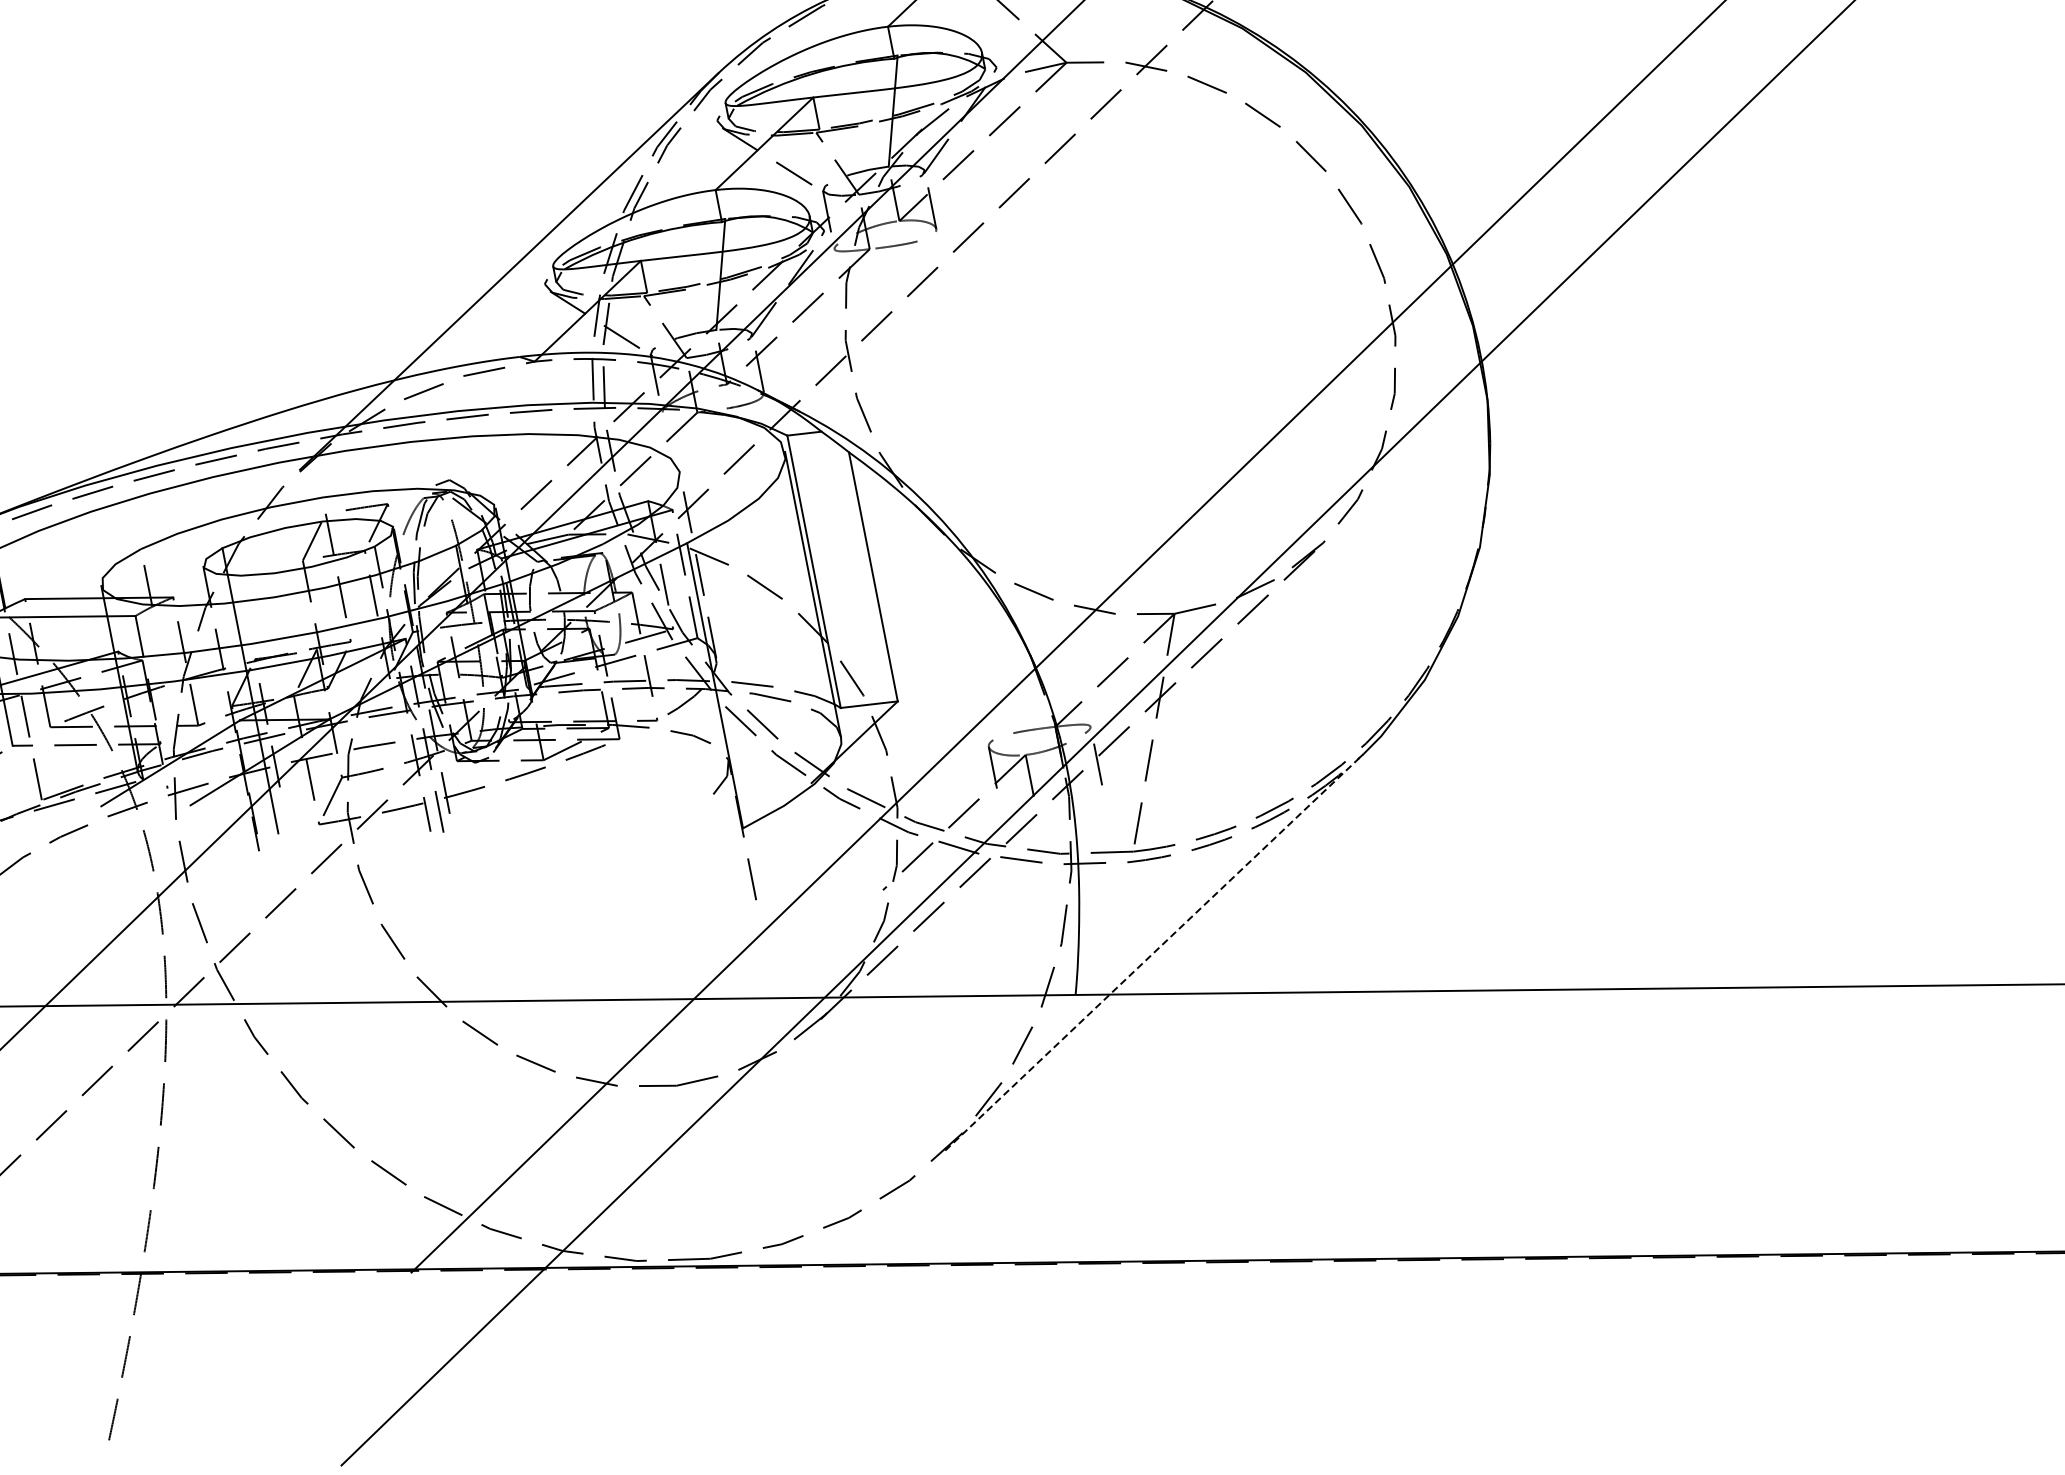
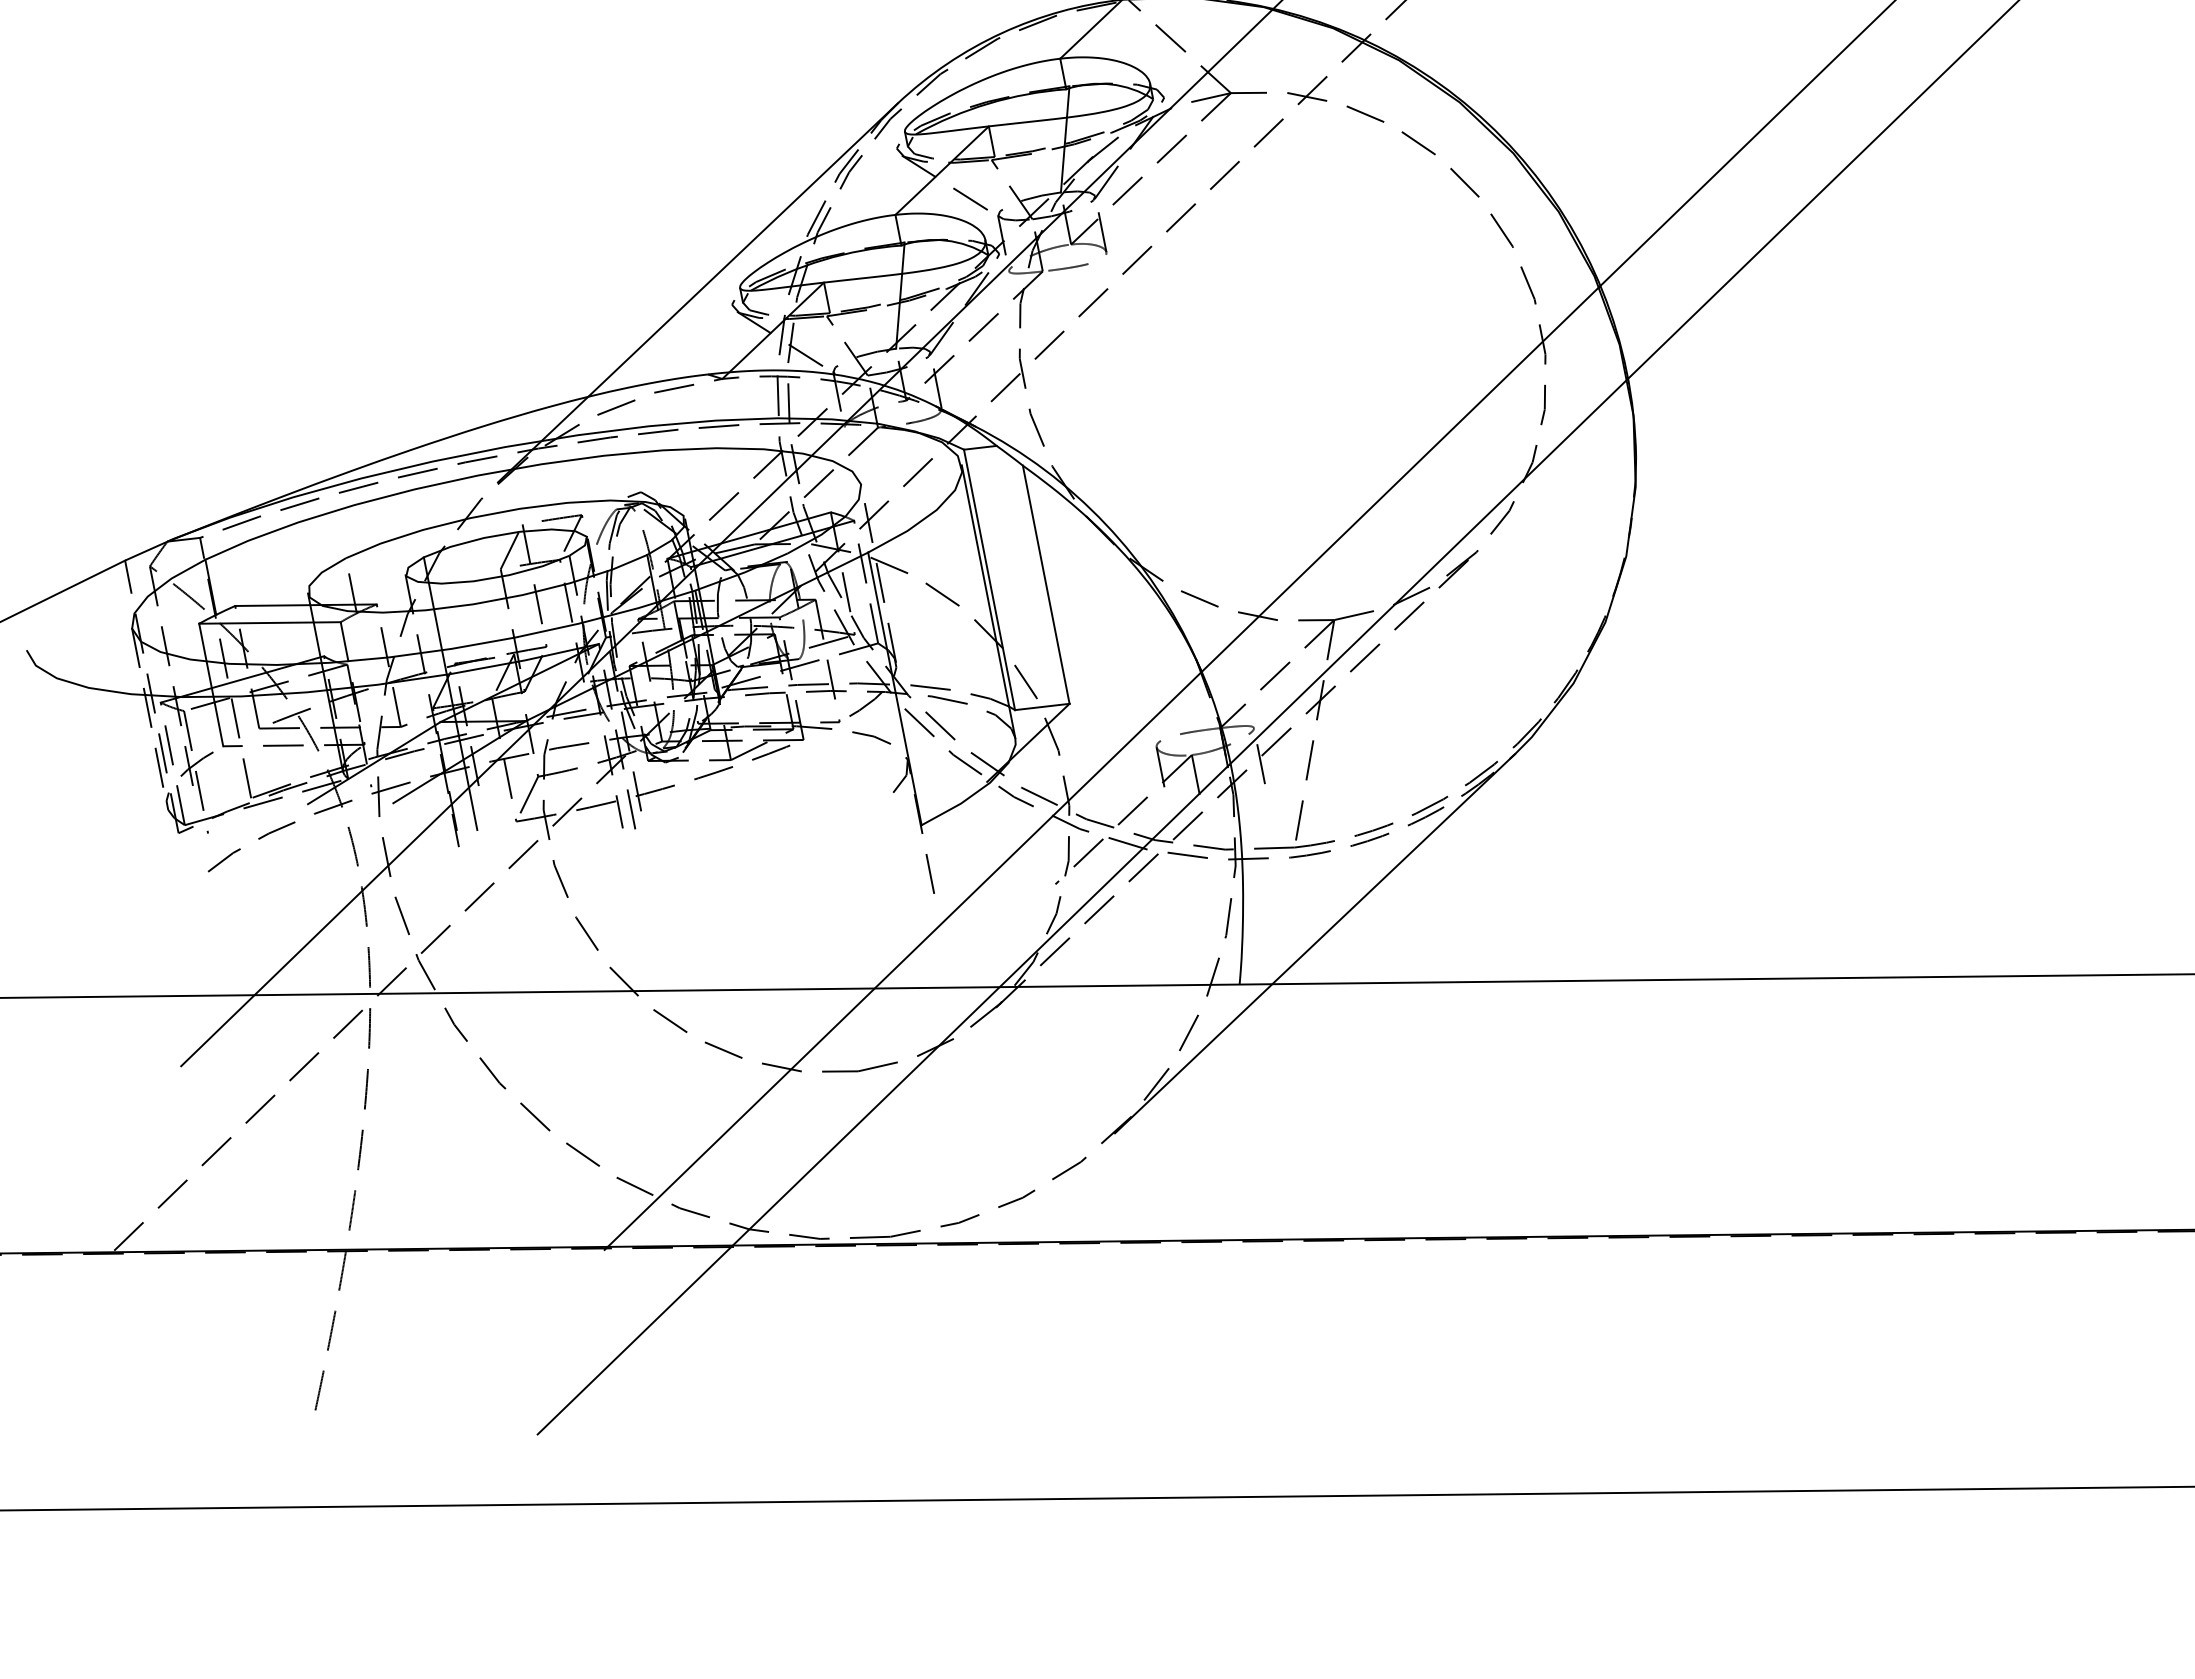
line: (1154, 952) -> (1315, 943), dashed -> solid

